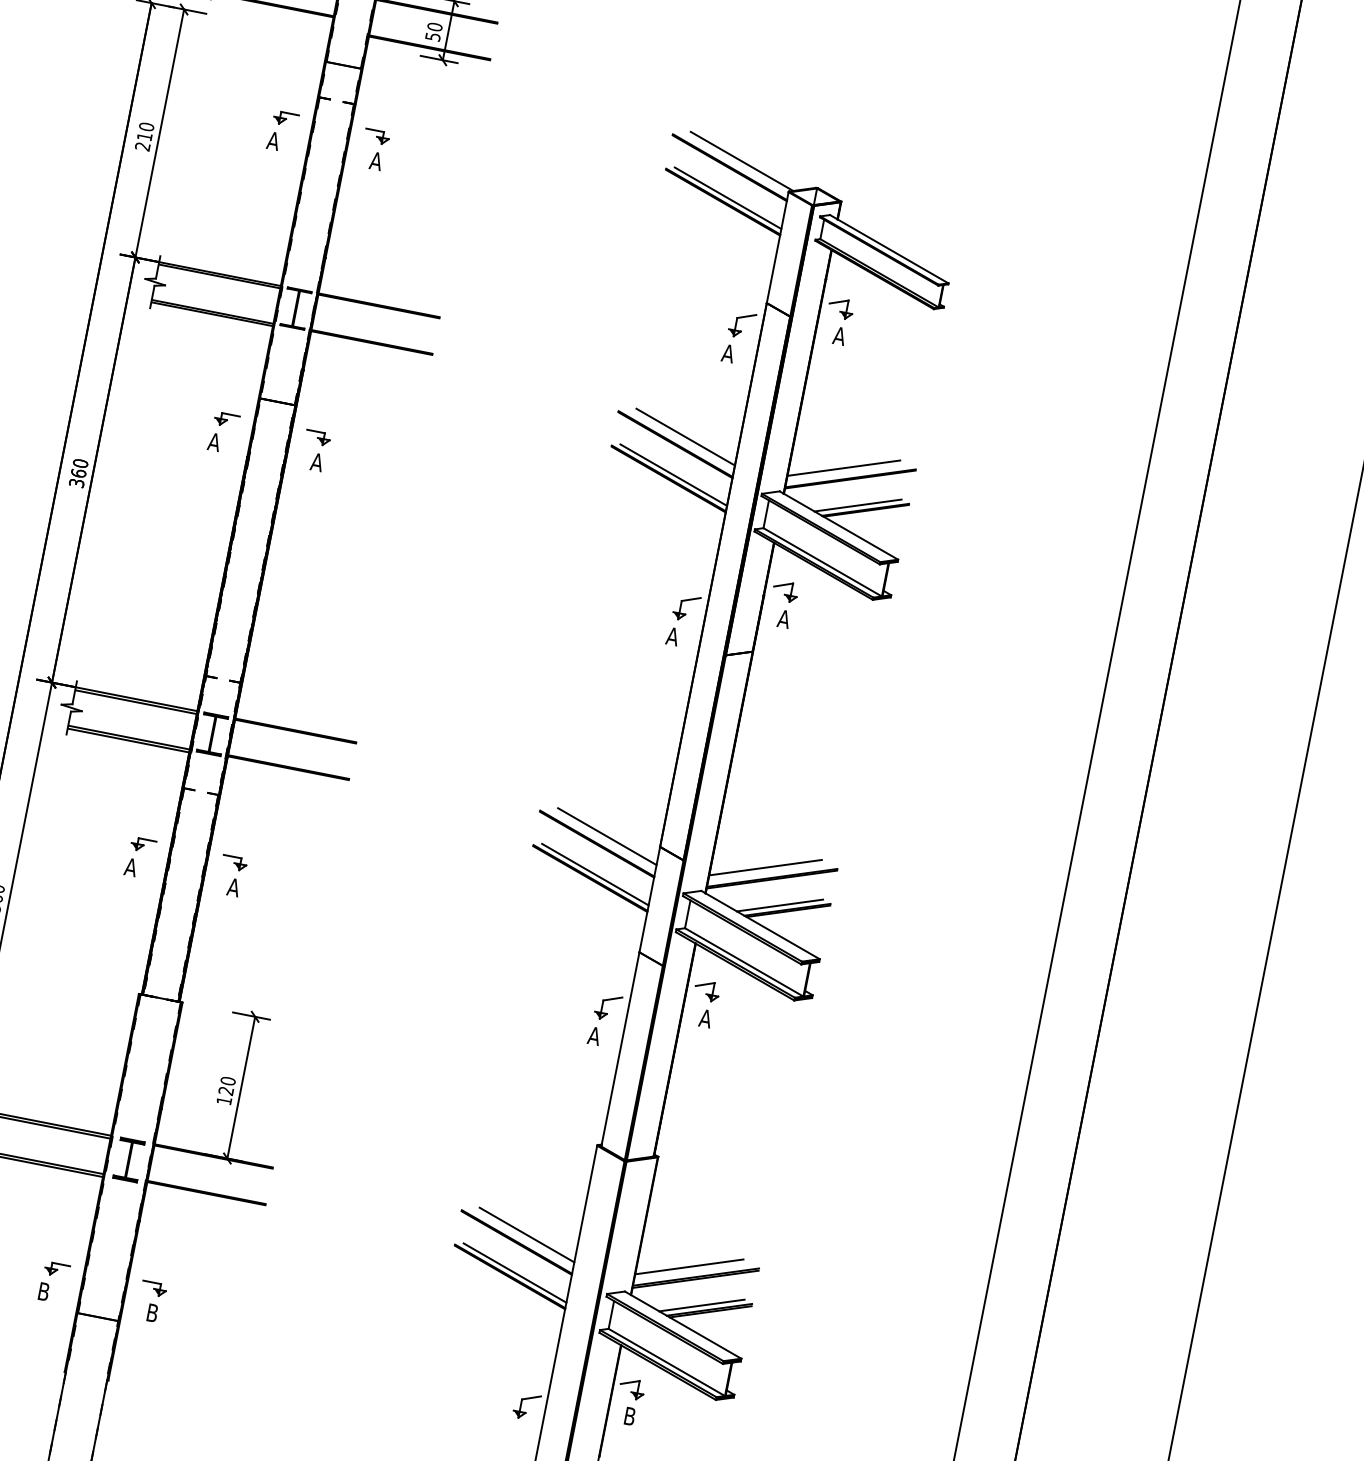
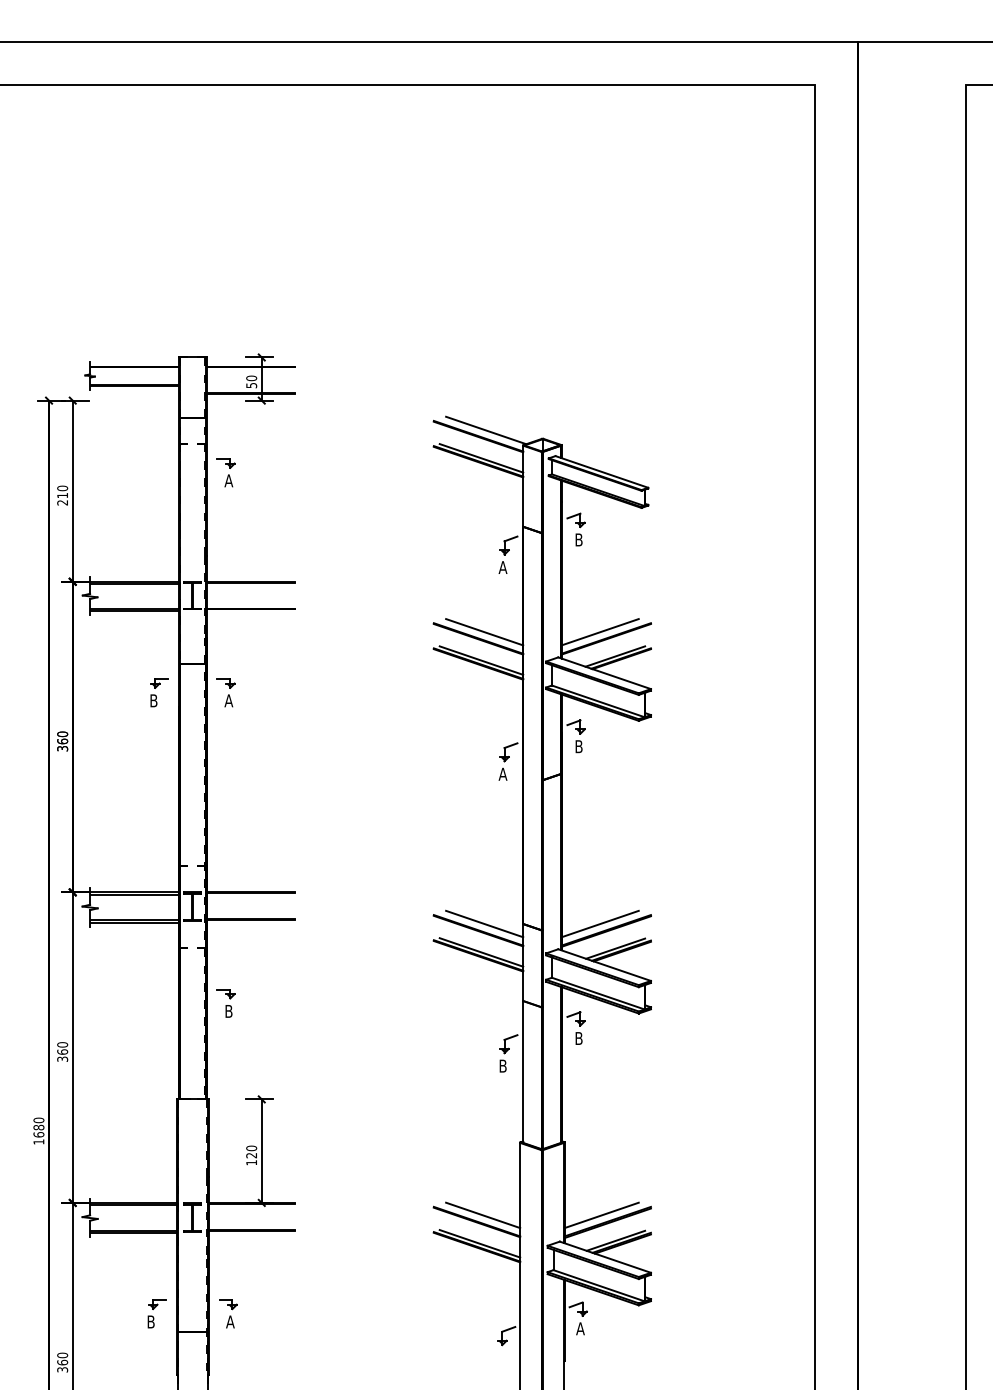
part: (282, 130) -> (158, 472), removed
text: (839, 335) -> (578, 539), A -> B
text: (214, 441) -> (153, 700), A -> B
text: (783, 618) -> (578, 746), A -> B
part: (139, 857) -> (158, 1003), removed
text: (233, 887) -> (228, 1011), A -> B
text: (705, 1018) -> (578, 1038), A -> B
text: (593, 1035) -> (502, 1065), A -> B
text: (152, 1312) -> (230, 1321), B -> A
text: (629, 1416) -> (580, 1328), B -> A

